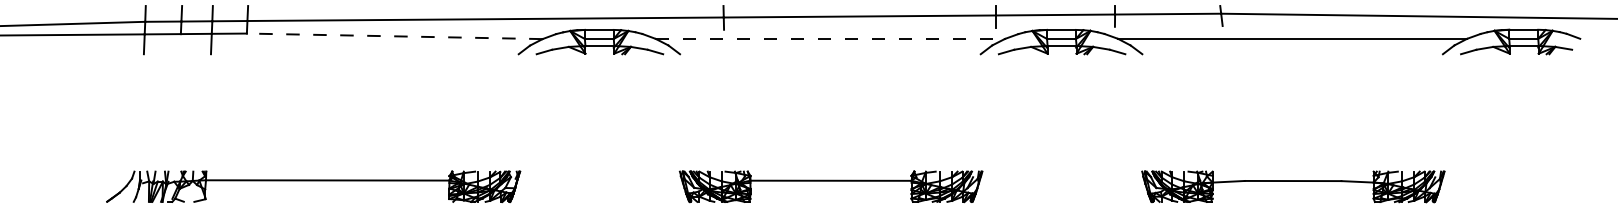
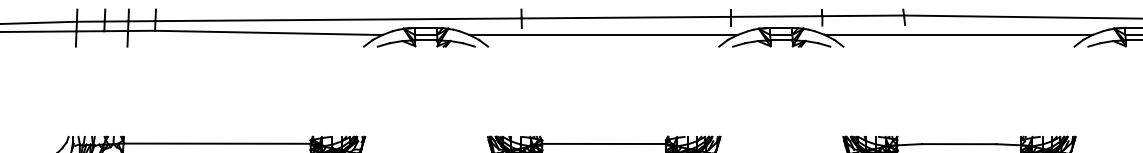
line: (394, 36) -> (268, 33), dashed -> solid
line: (830, 38) -> (603, 34), dashed -> solid

